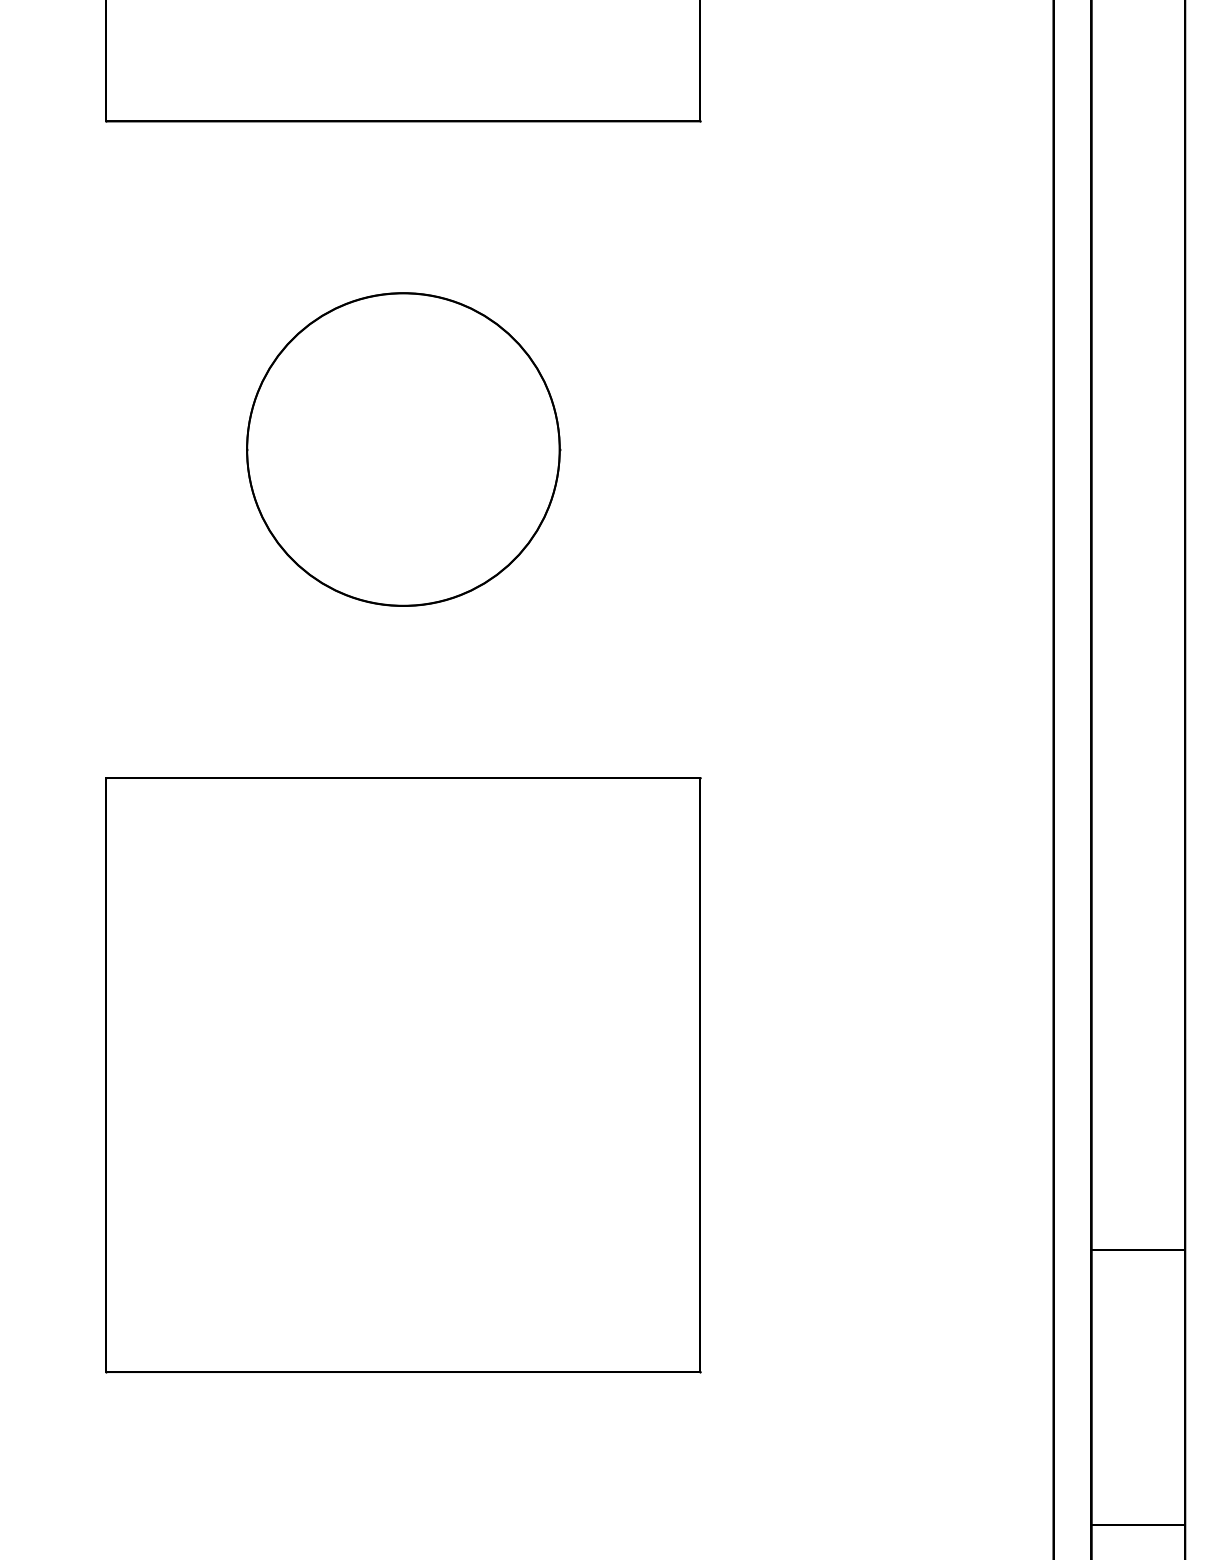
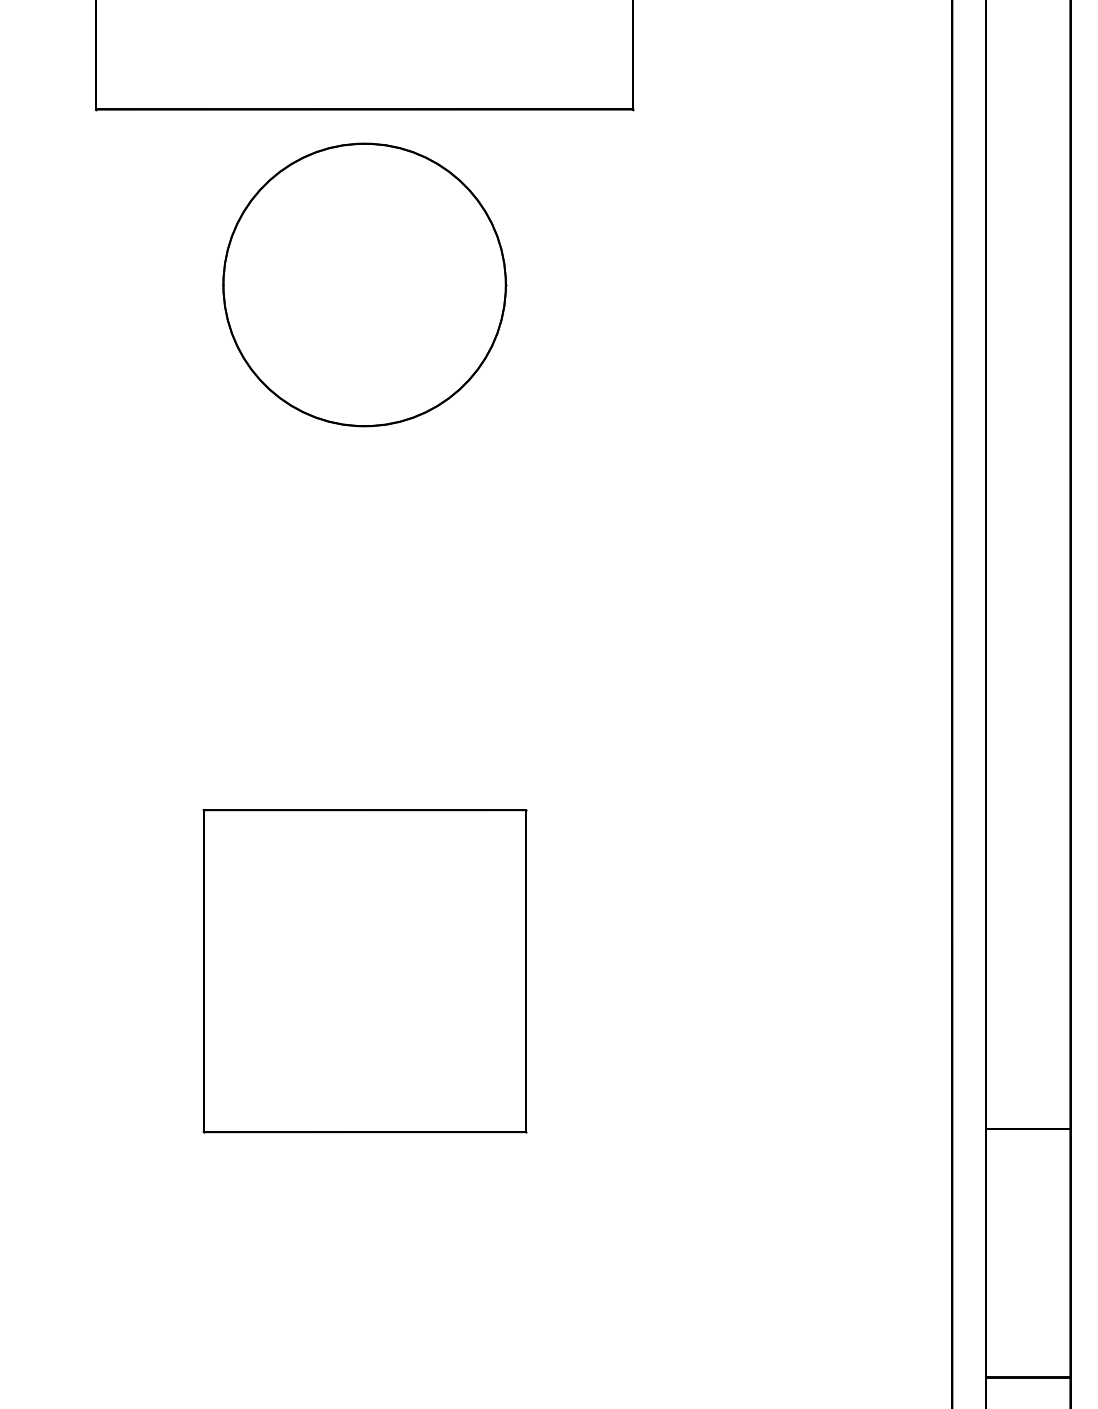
part: (403, 449) -> (364, 284), moved
part: (403, 1075) -> (364, 971), size x0.6

